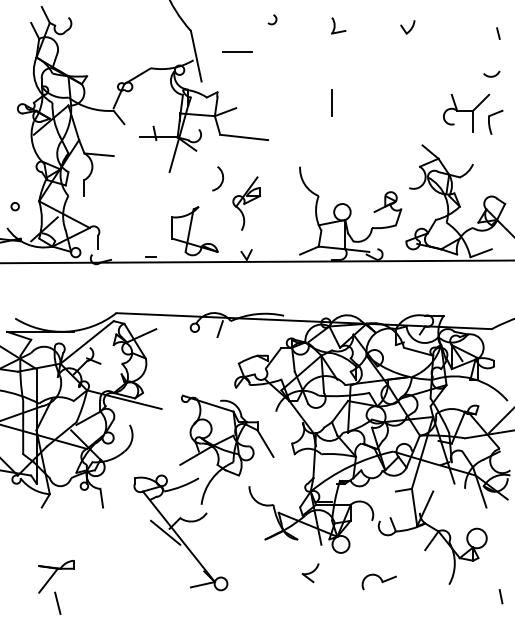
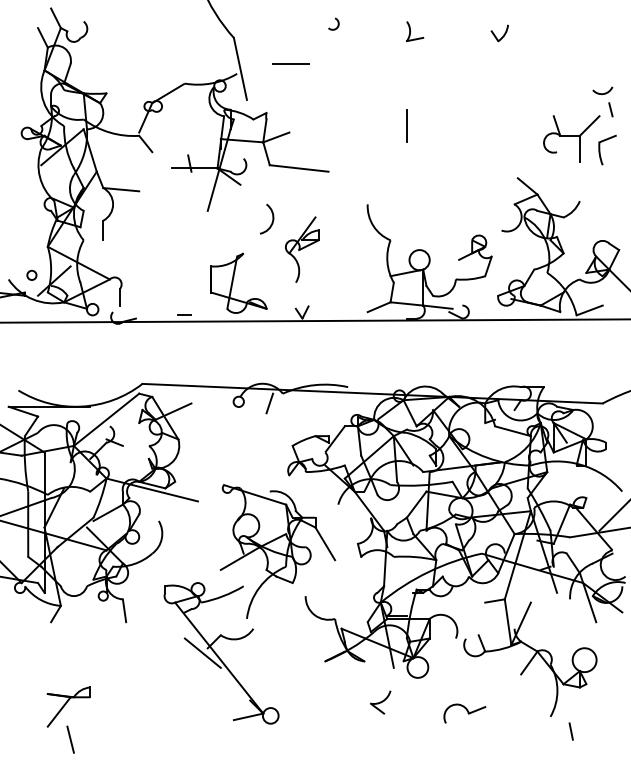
line: (498, 33) -> (610, 109), moved
circle: (14, 206) -> (31, 275), moved
line: (500, 596) -> (570, 731), moved

